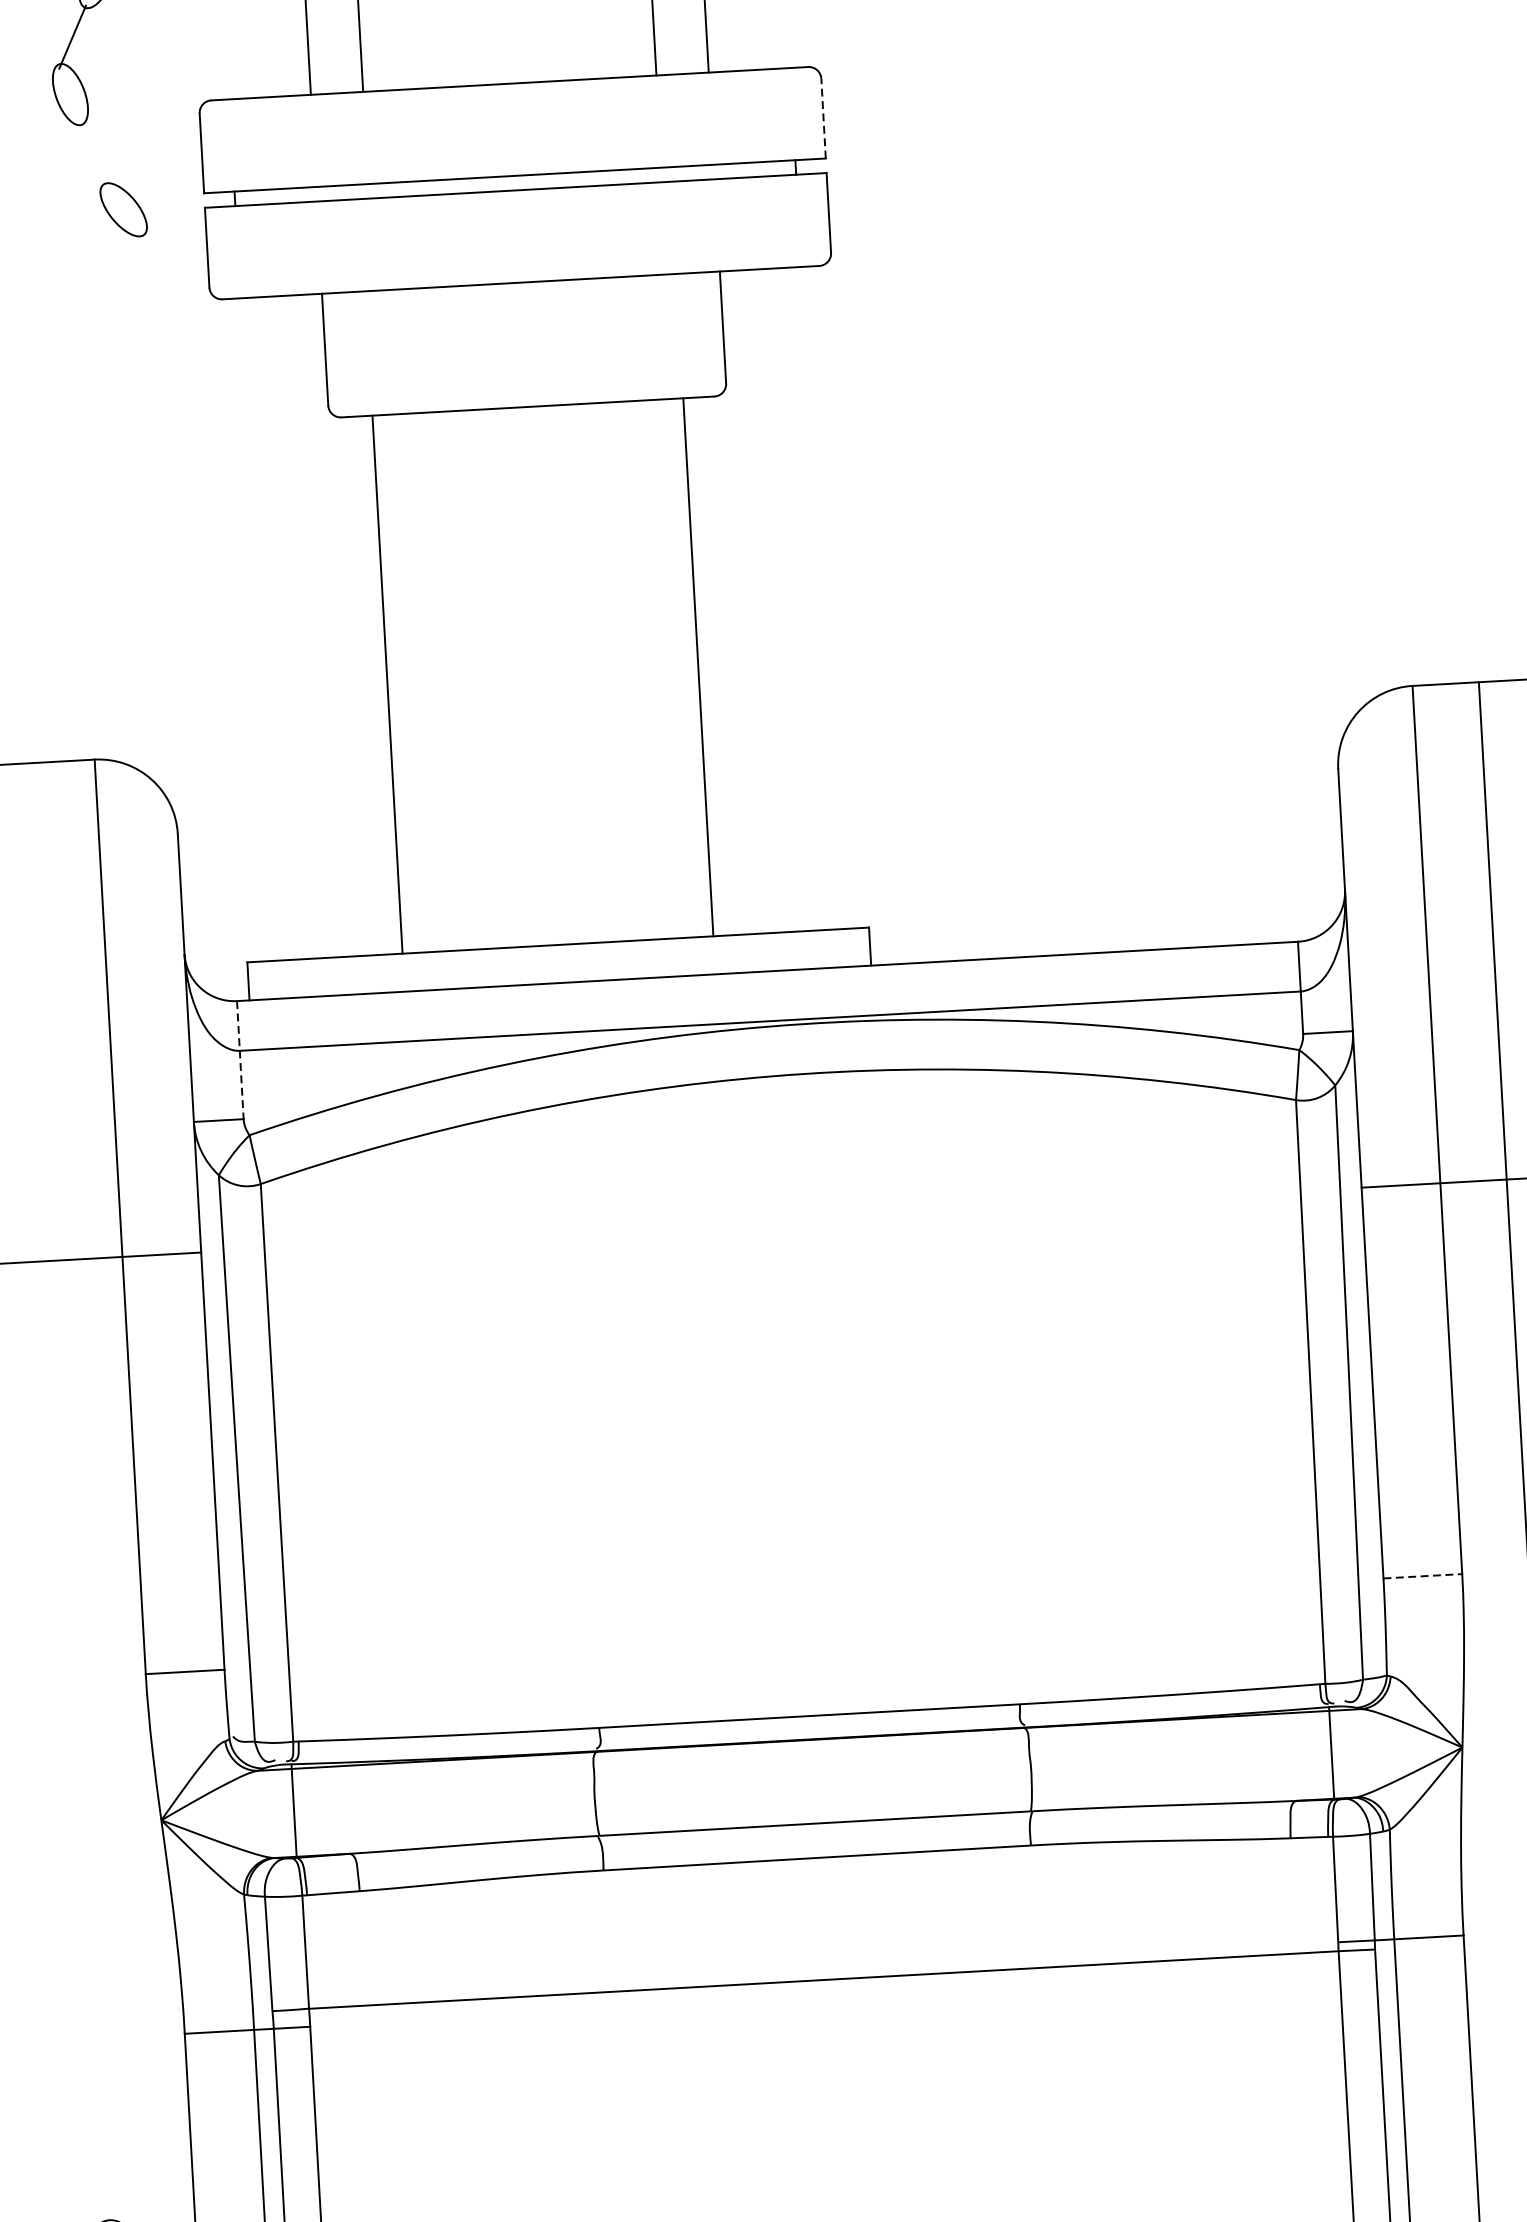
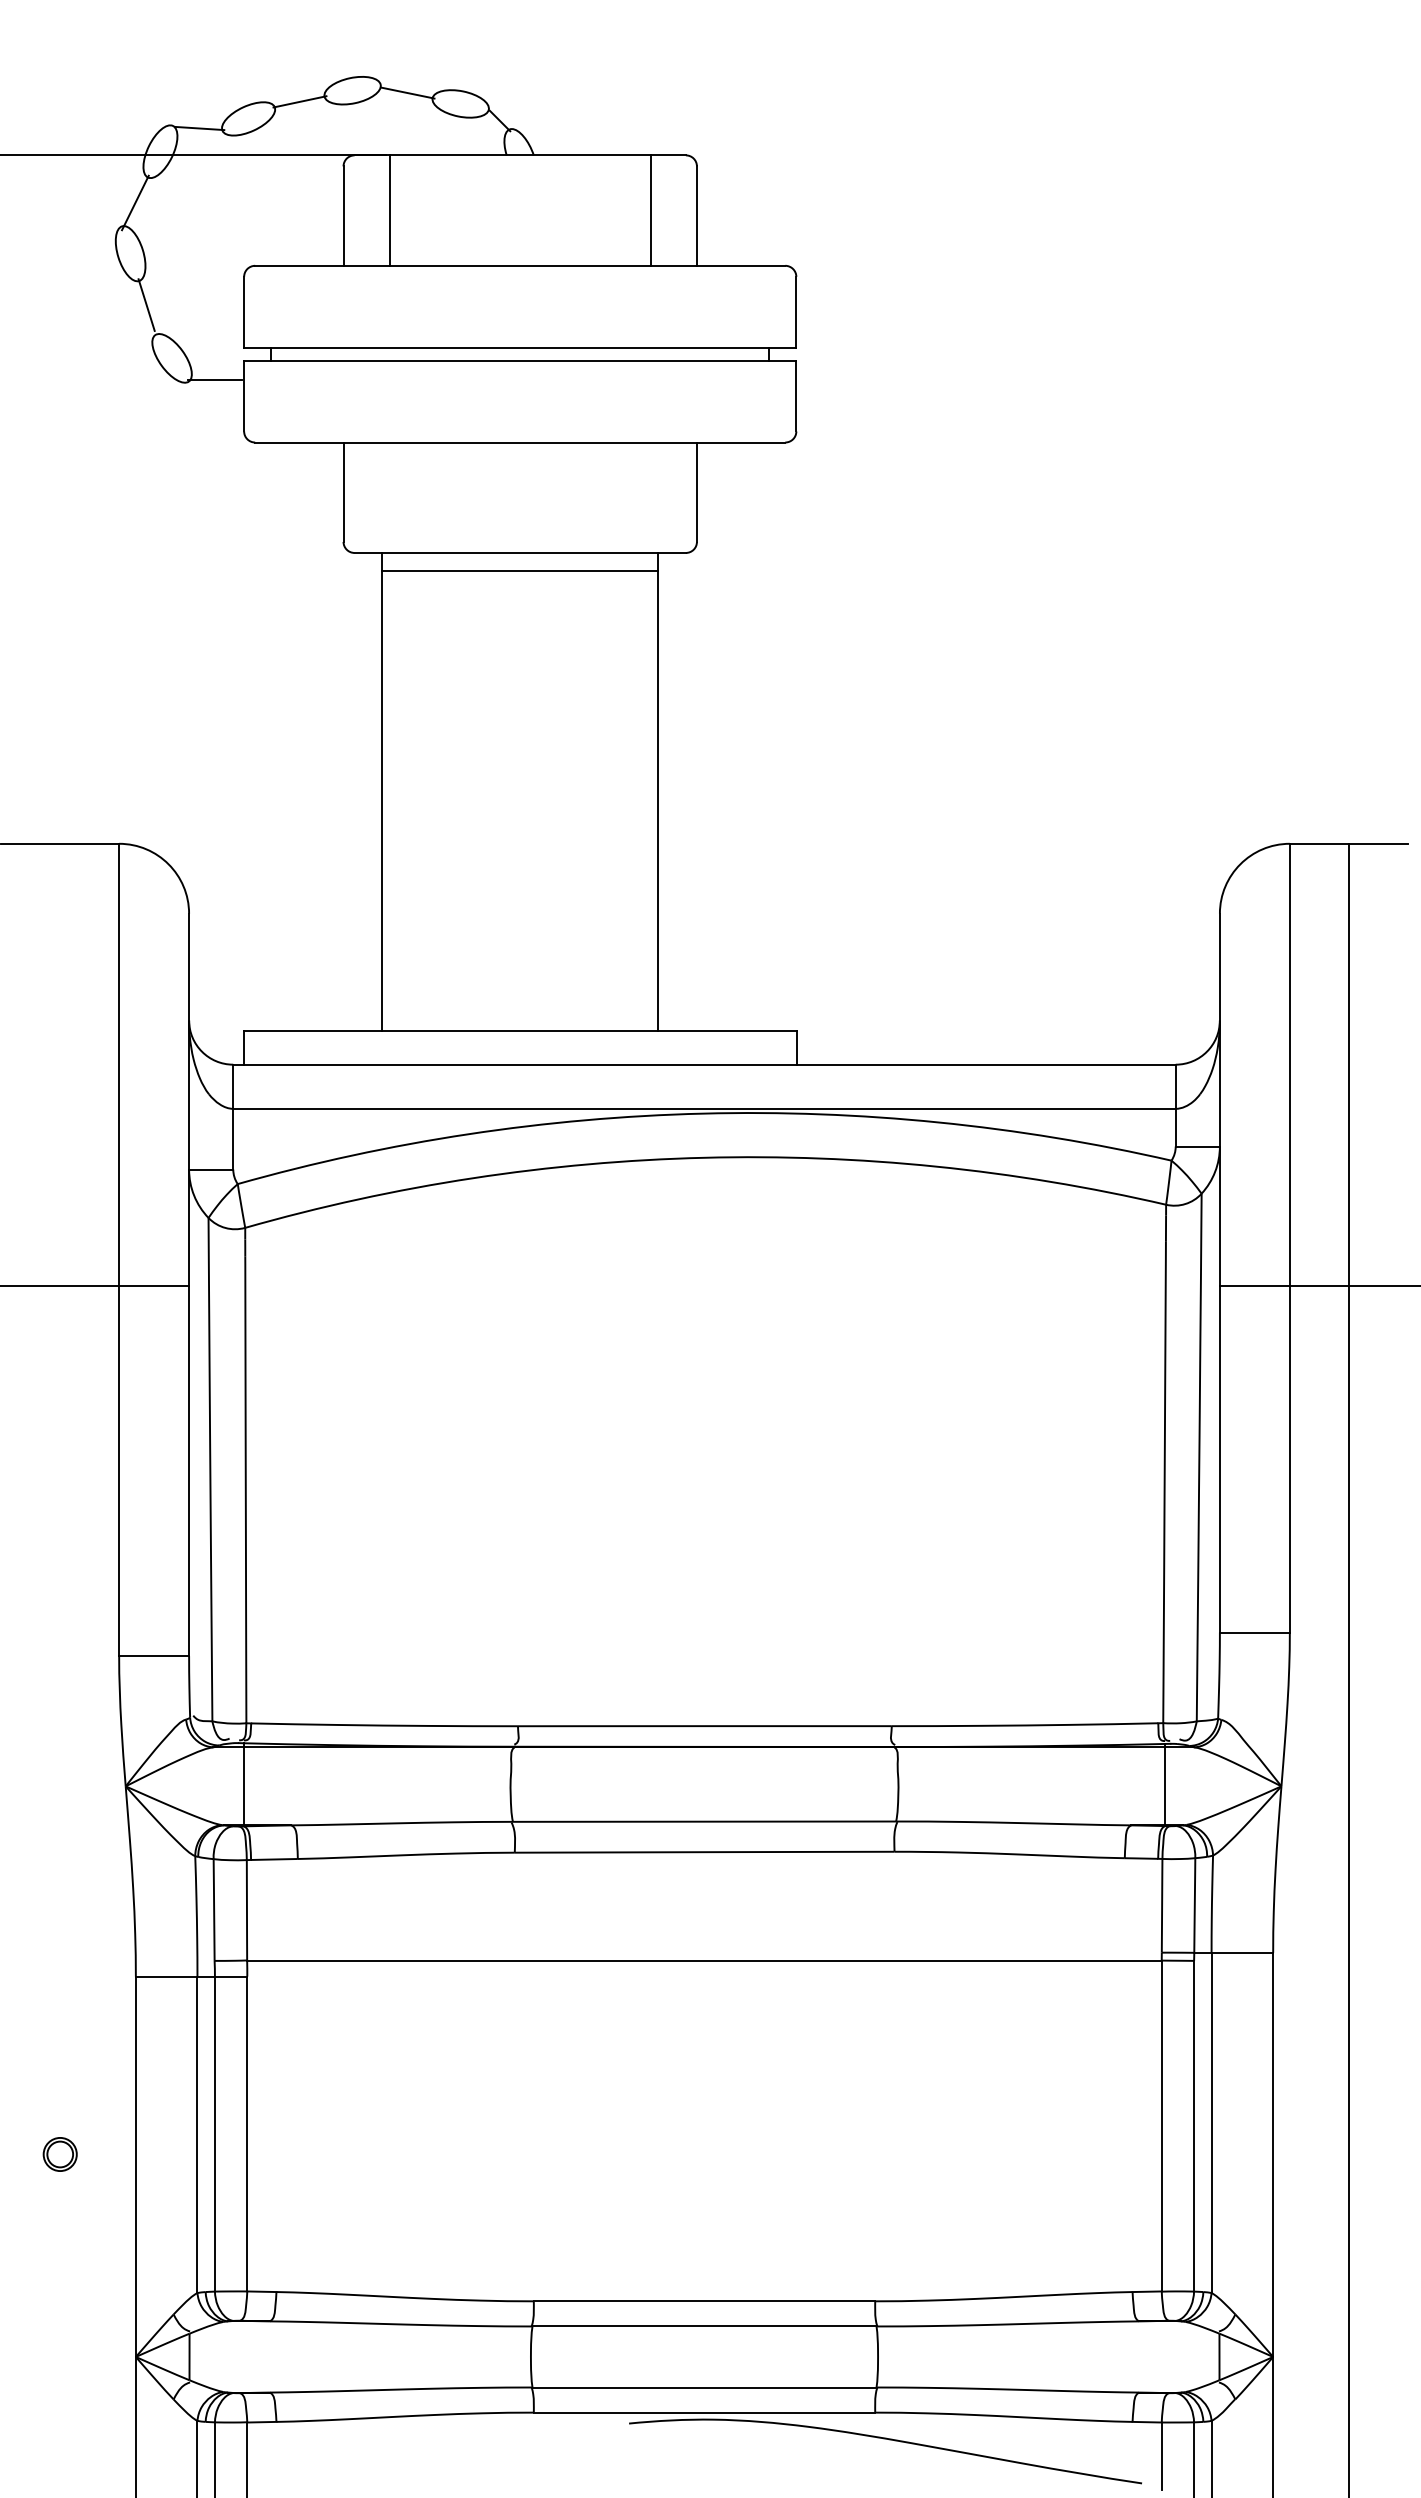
line: (823, 117) -> (796, 311), dashed -> solid
line: (91, 150) -> (146, 304), added
line: (172, 232) -> (214, 380), added
line: (529, 427) -> (520, 571), added
line: (240, 1060) -> (233, 1117), dashed -> solid
line: (1422, 1576) -> (1254, 1632), dashed -> solid

